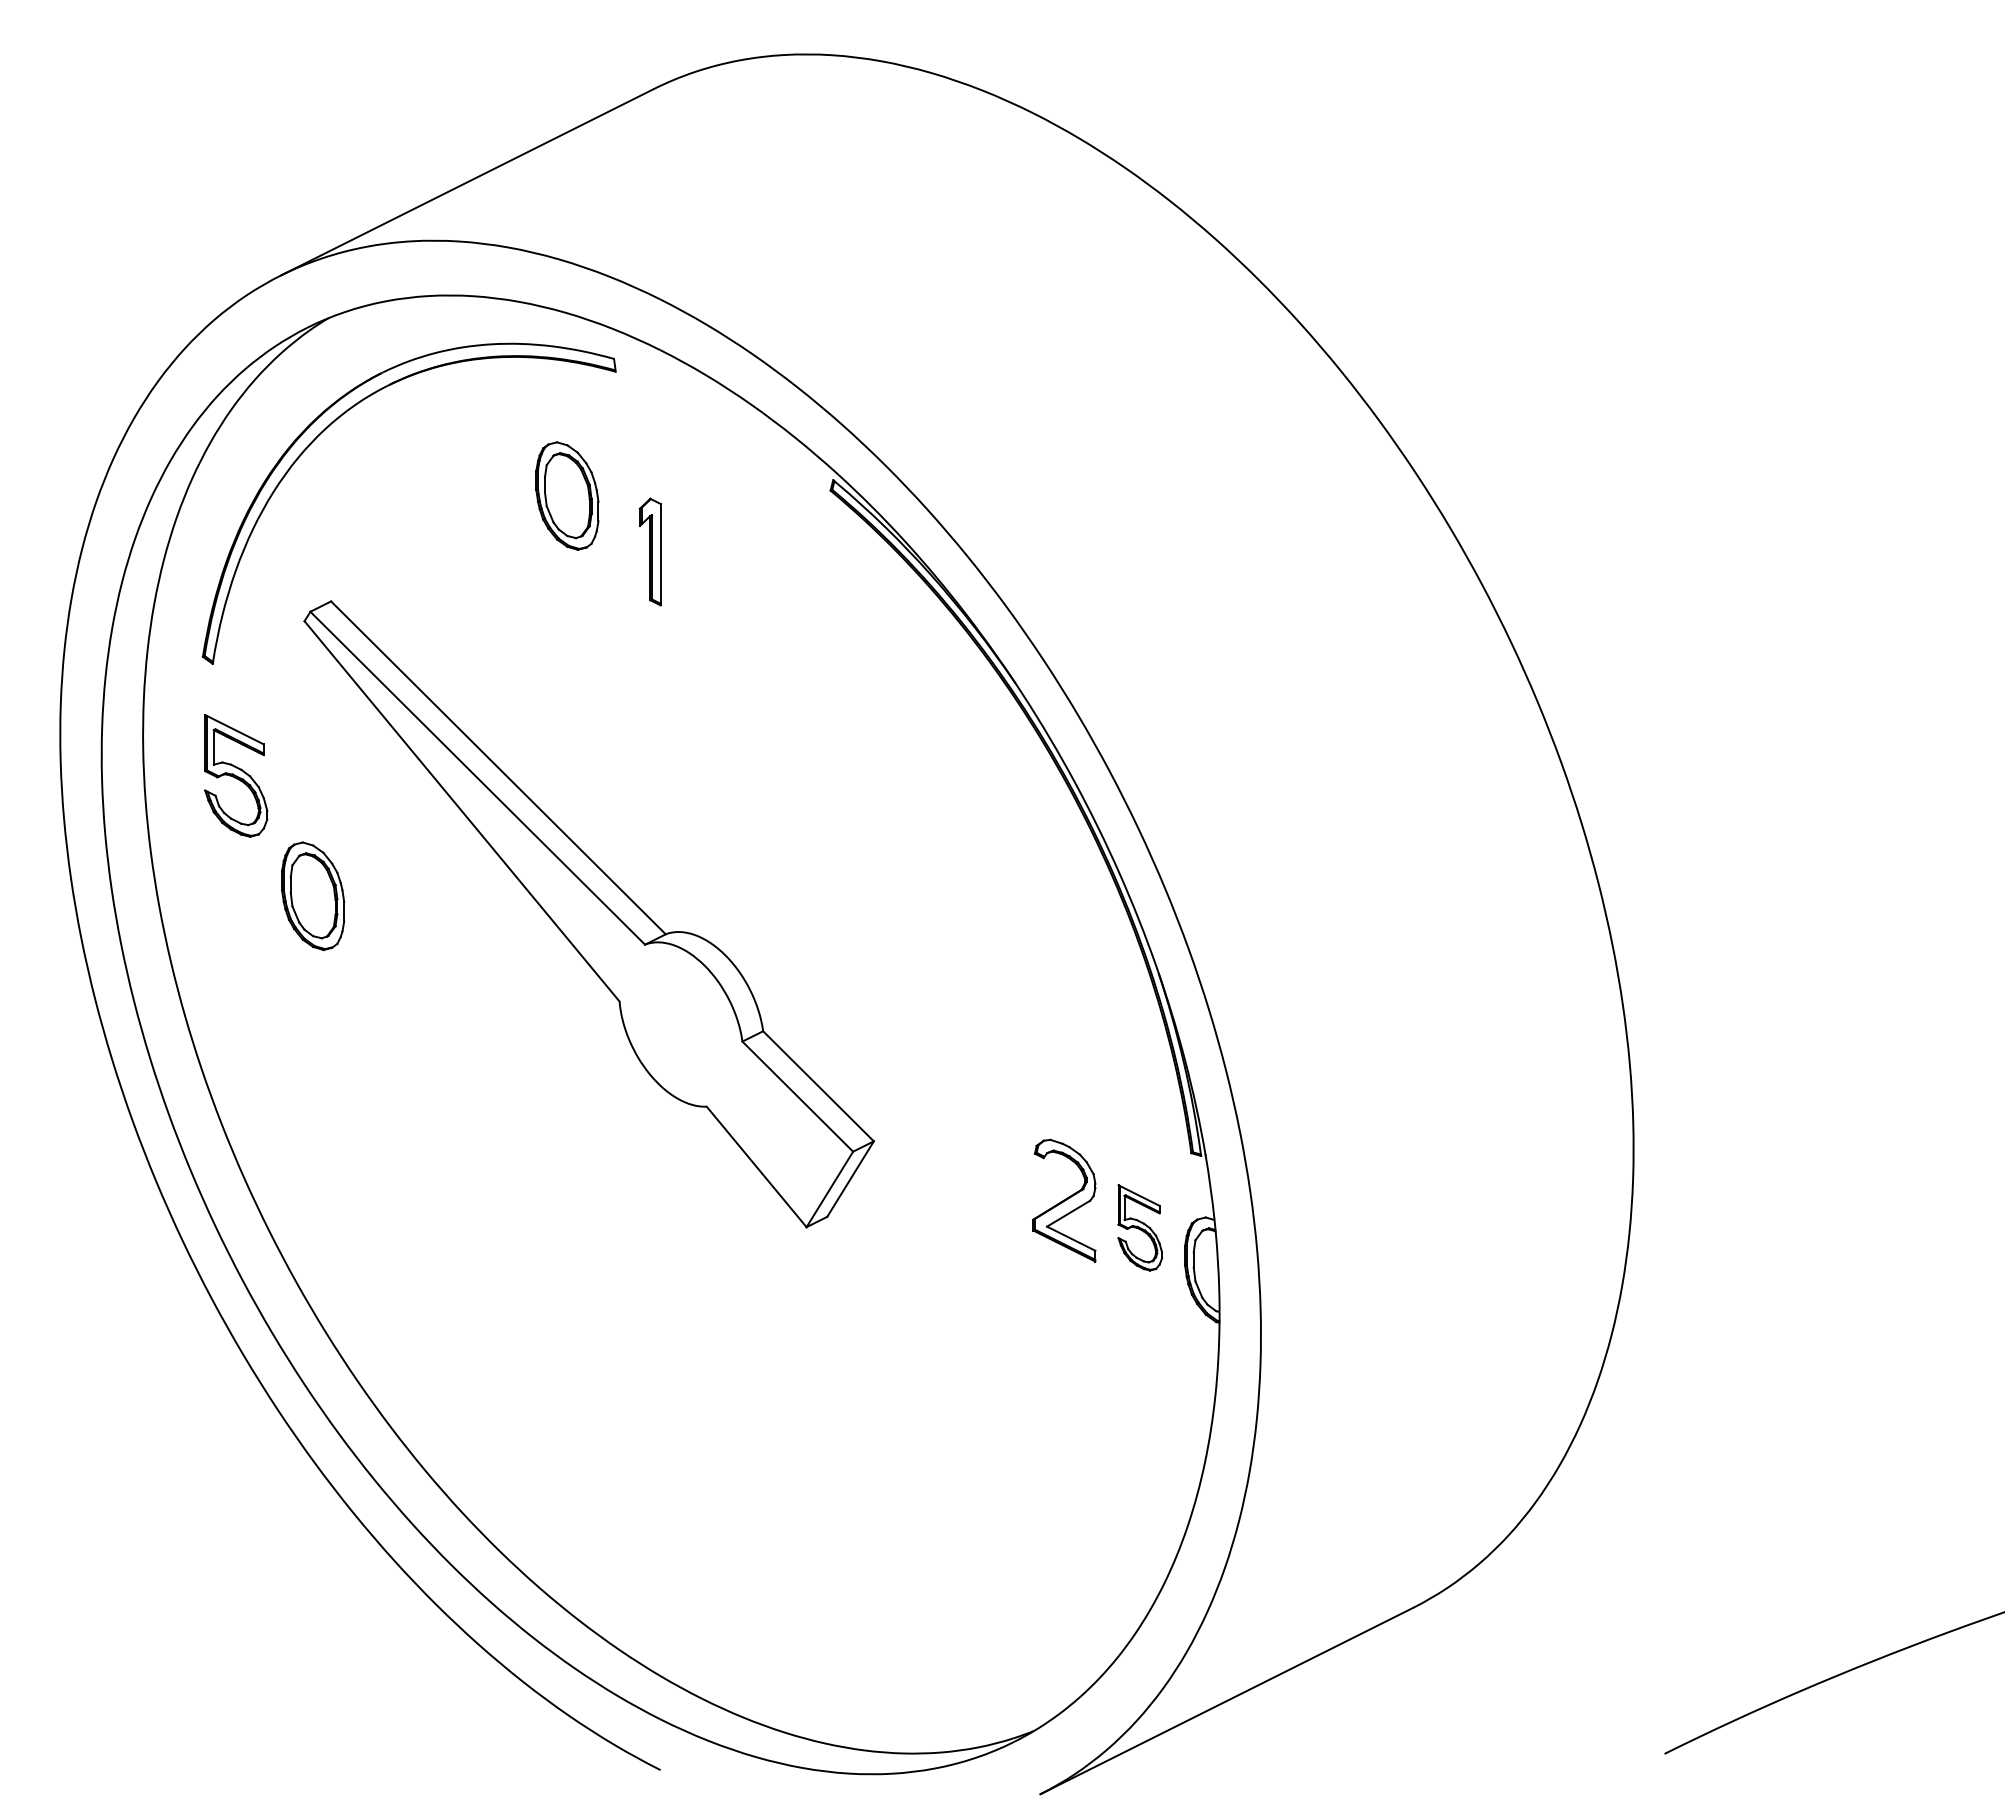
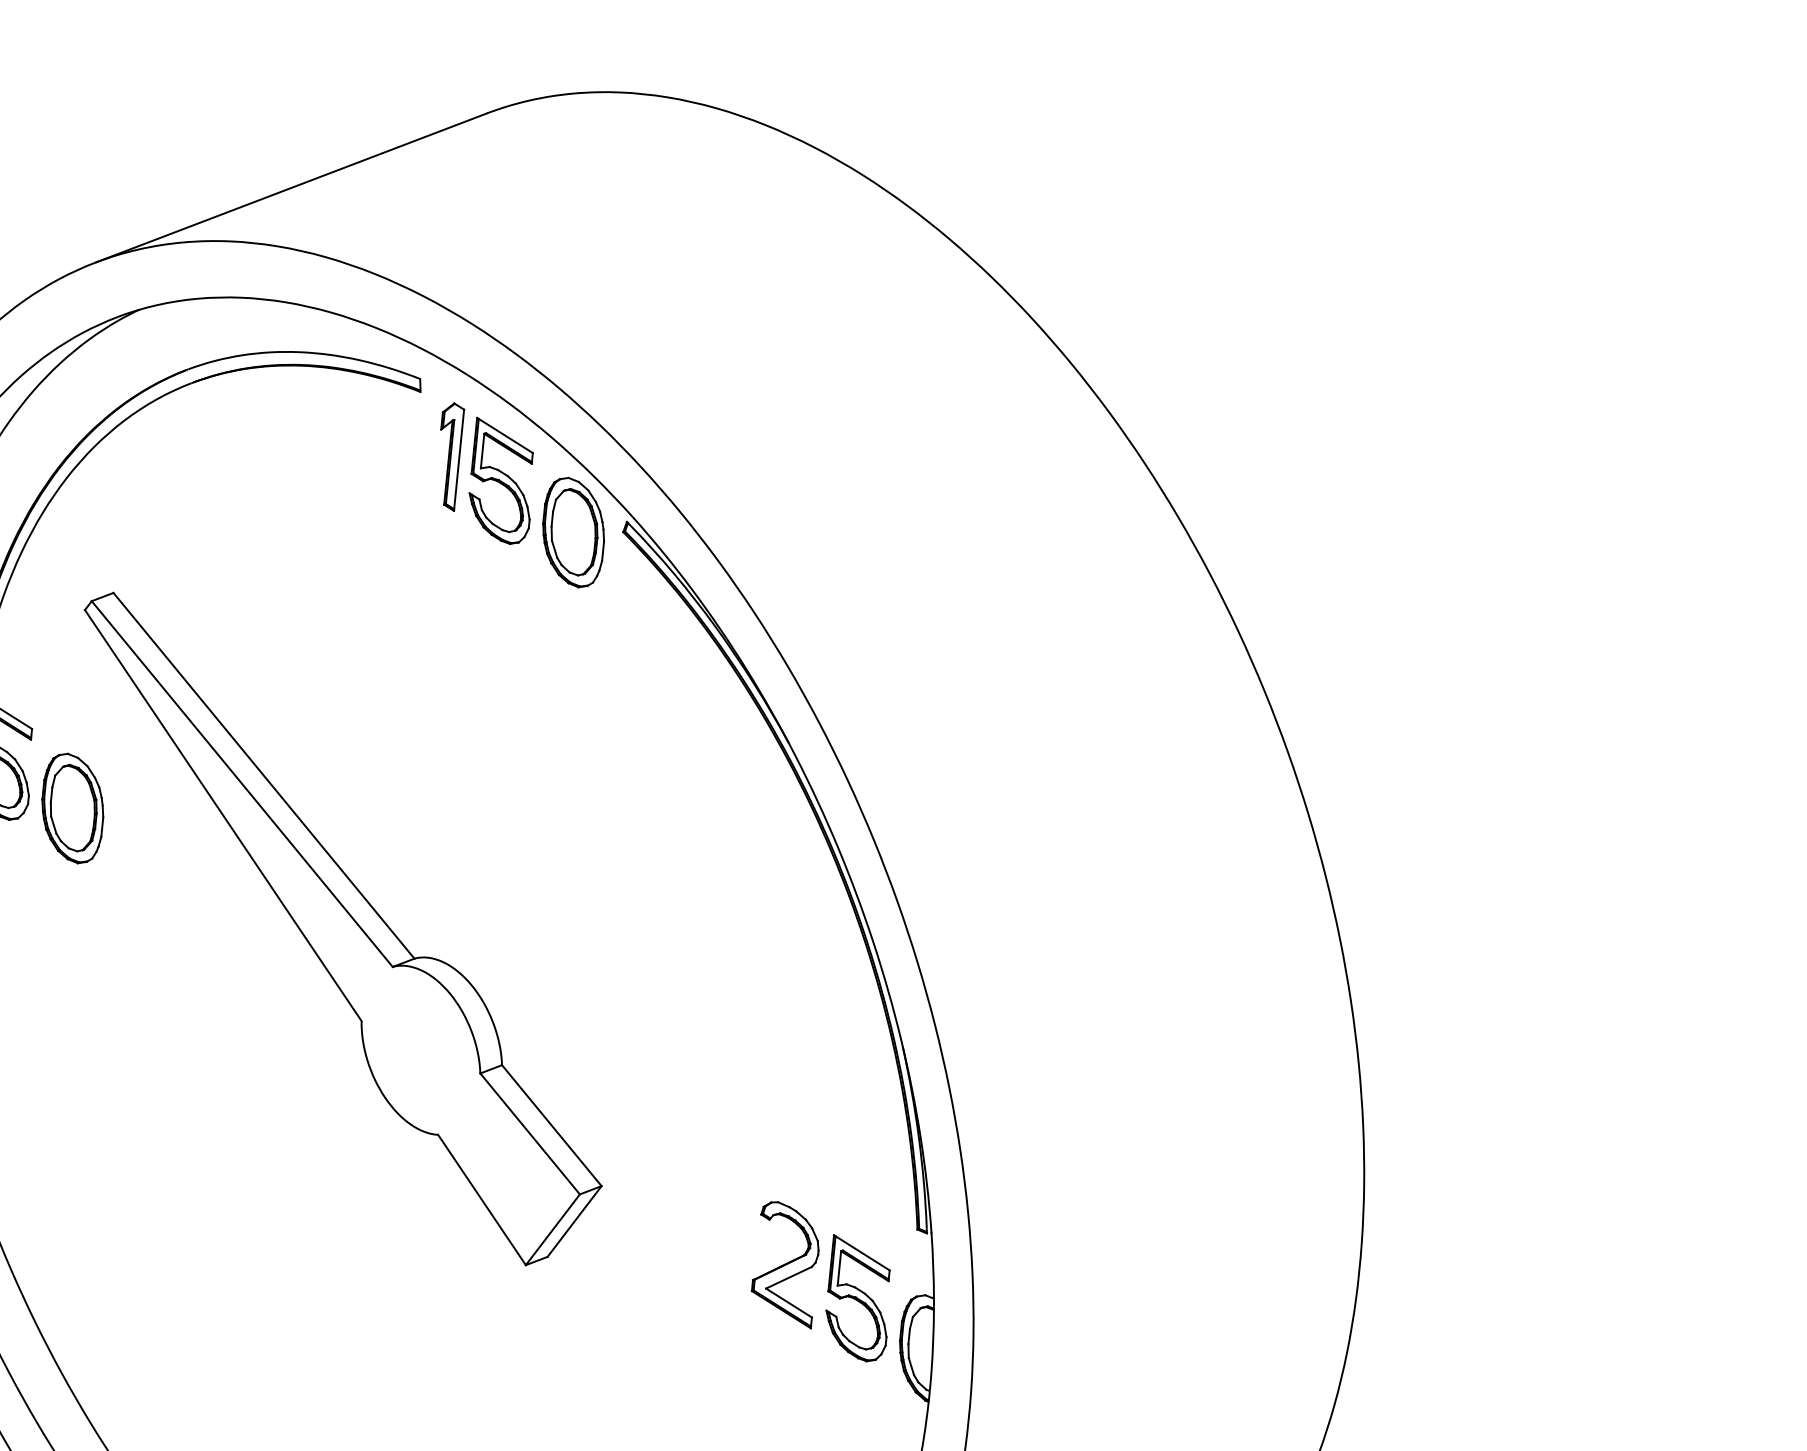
part: (705, 452) -> (502, 481), added
part: (567, 495) -> (573, 532), moved
part: (649, 551) -> (448, 455), moved
part: (313, 896) -> (73, 808), moved
part: (1140, 1227) -> (859, 1298), size x1.43

